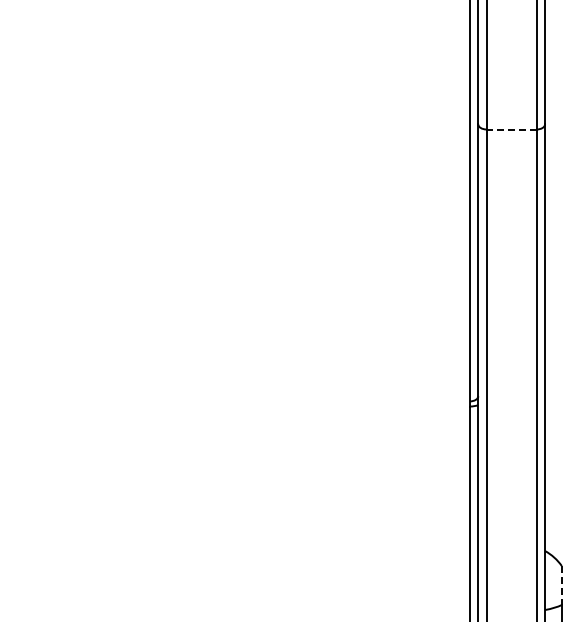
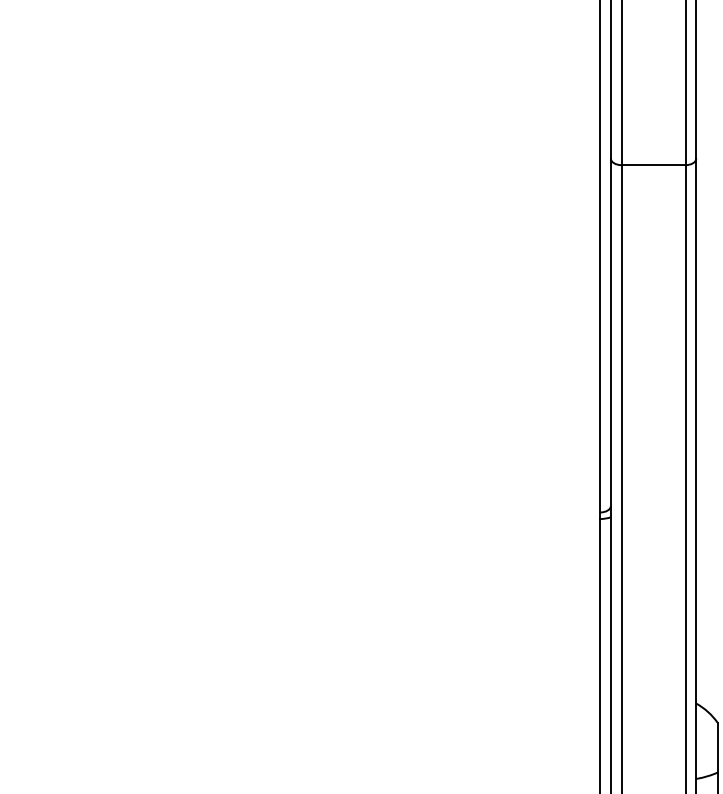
line: (511, 129) -> (653, 165), dashed -> solid
line: (561, 586) -> (717, 748), dashed -> solid

